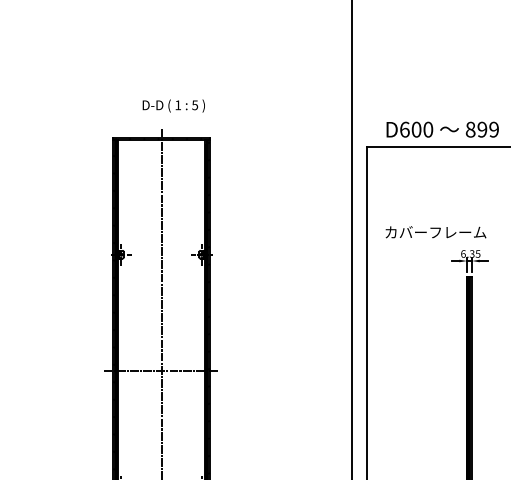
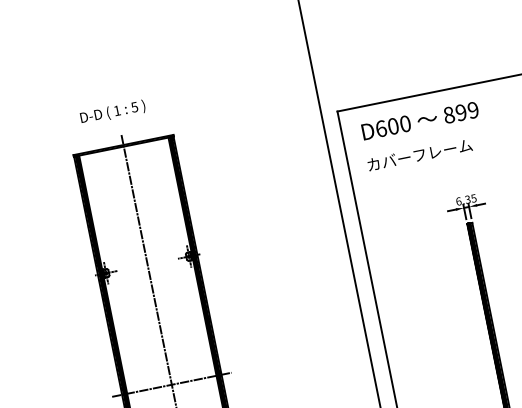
text: (173, 105) -> (112, 111), moved
text: (442, 129) -> (420, 120), moved
text: (435, 232) -> (419, 155), moved

